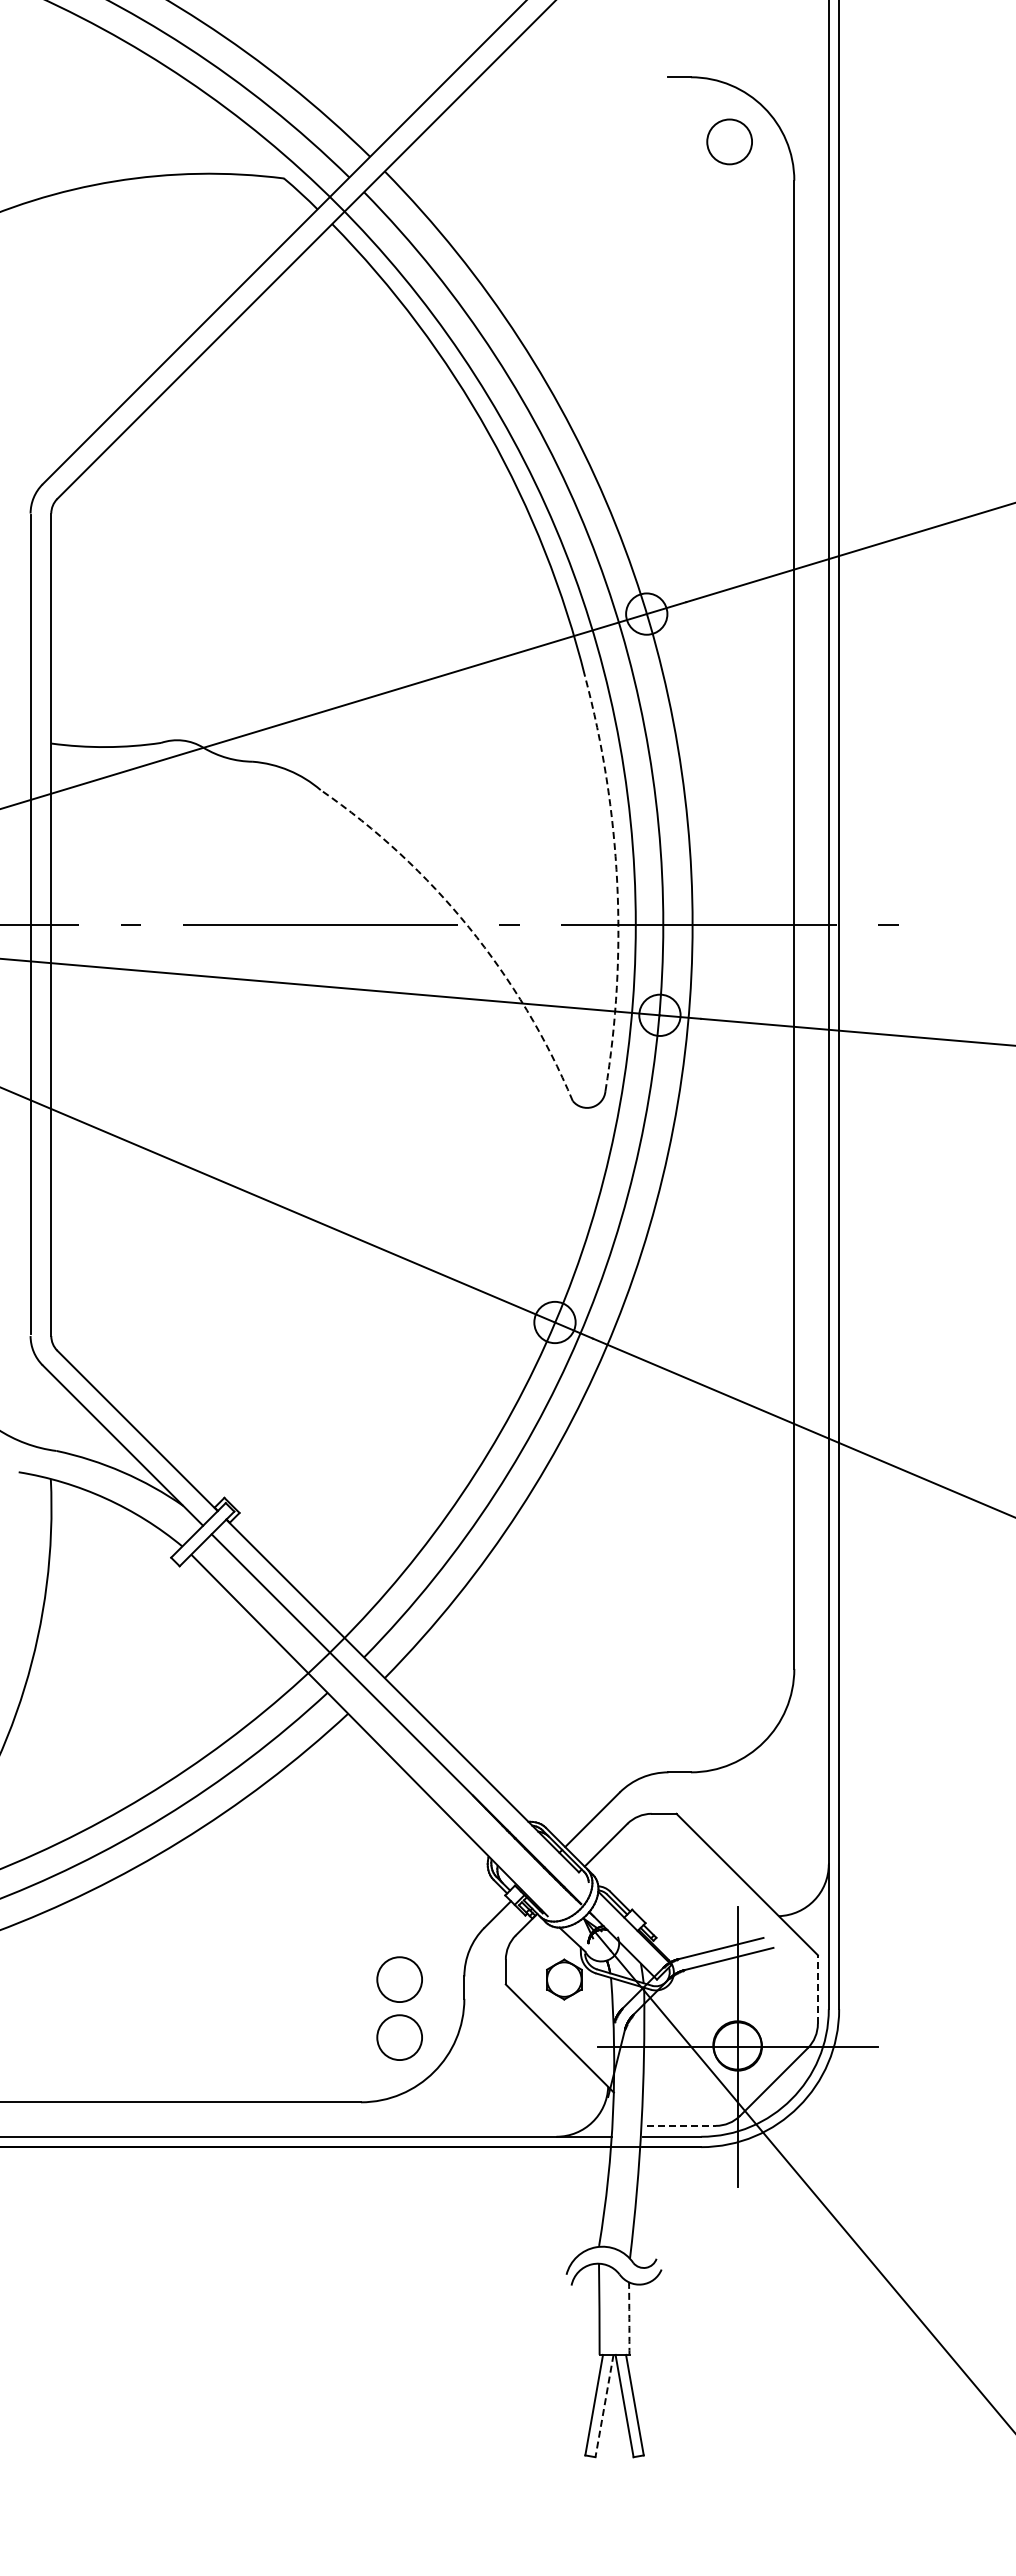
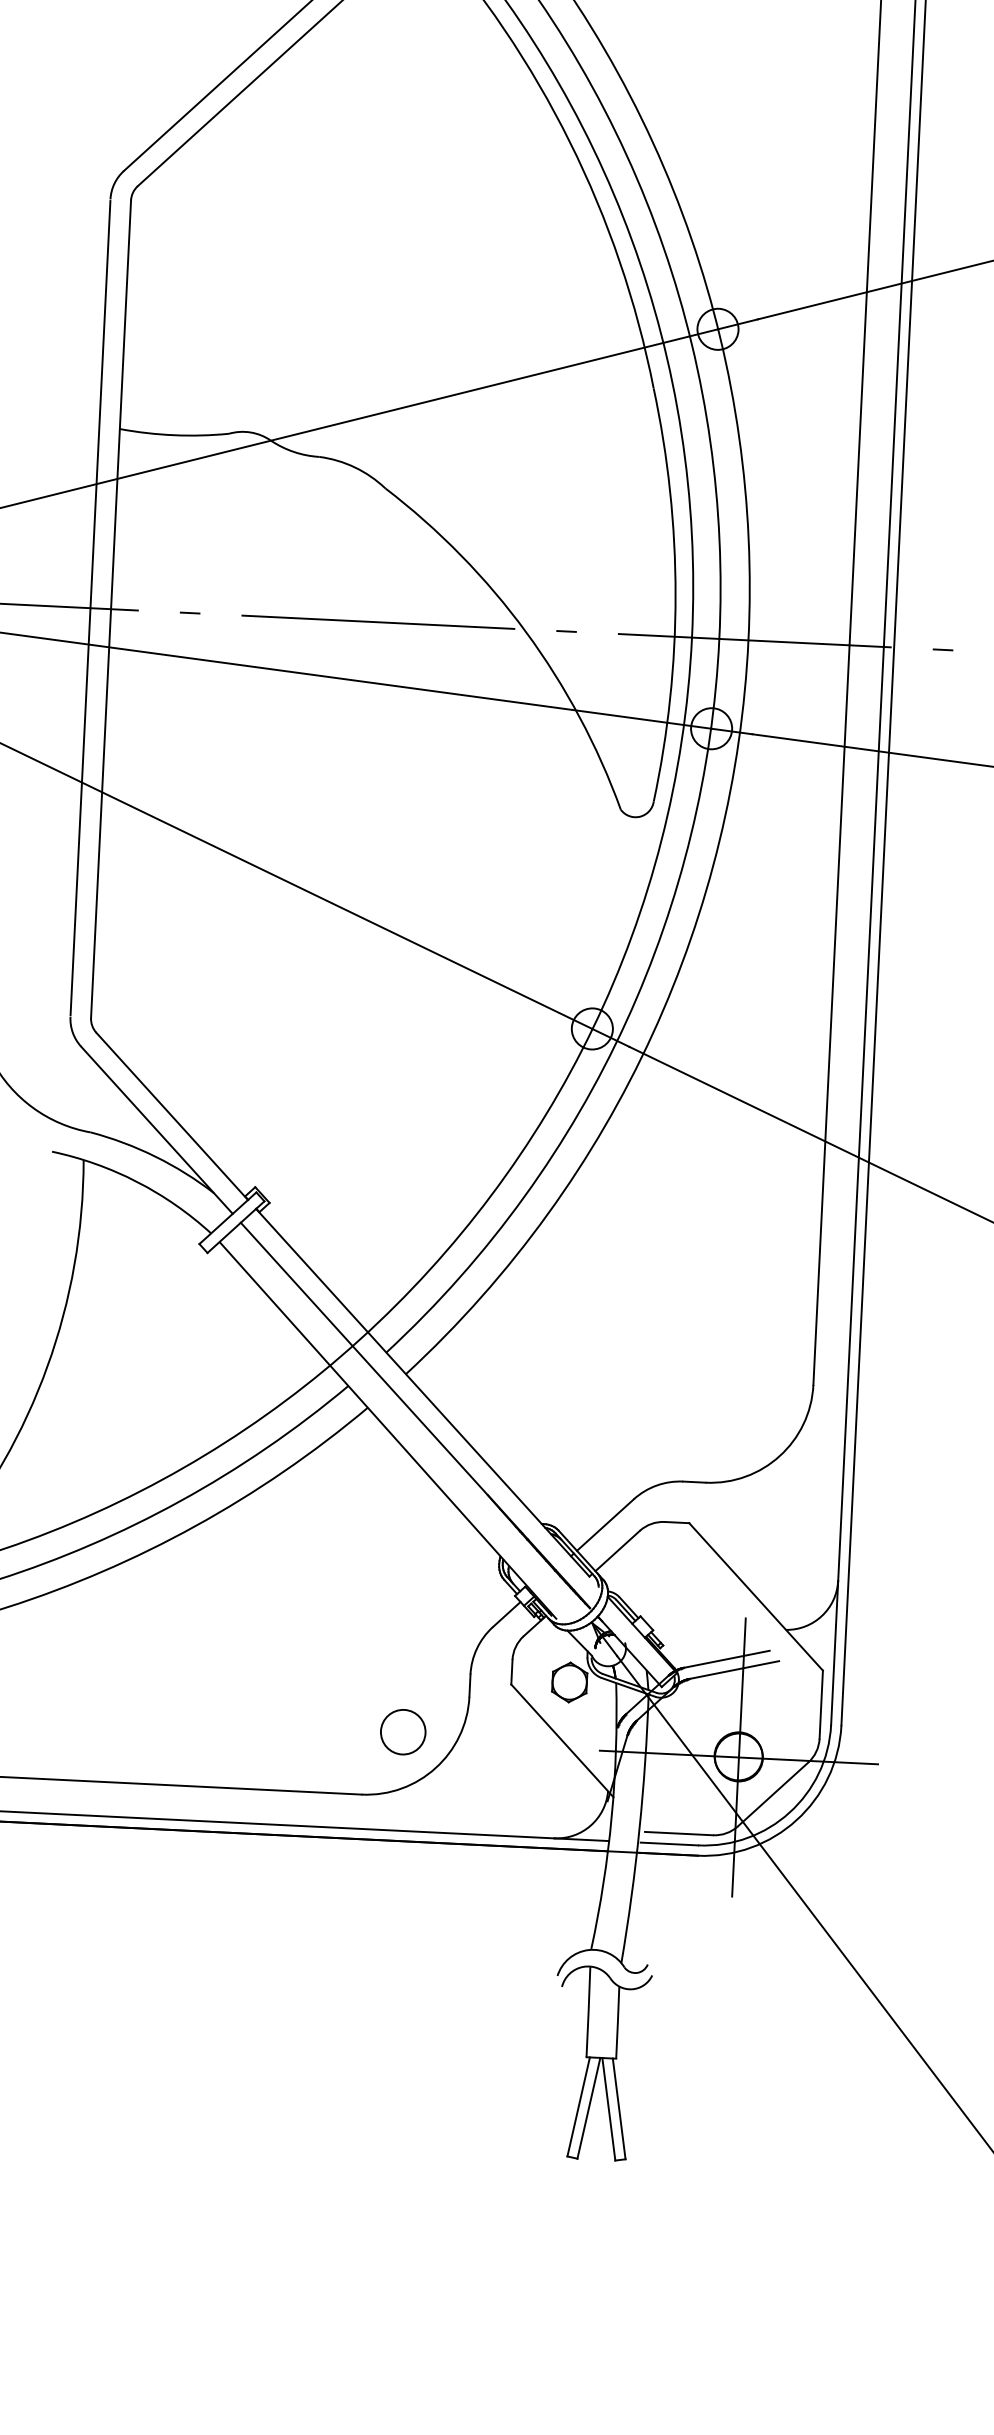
arc: (617, 882) -> (675, 594), dashed -> solid
arc: (469, 927) -> (526, 632), dashed -> solid
circle: (399, 1979) -> (405, 1674), removed
line: (817, 1989) -> (820, 1704), dashed -> solid
line: (682, 2125) -> (680, 1833), dashed -> solid
arc: (629, 2318) -> (618, 2022), dashed -> solid
line: (604, 2406) -> (588, 2108), dashed -> solid

